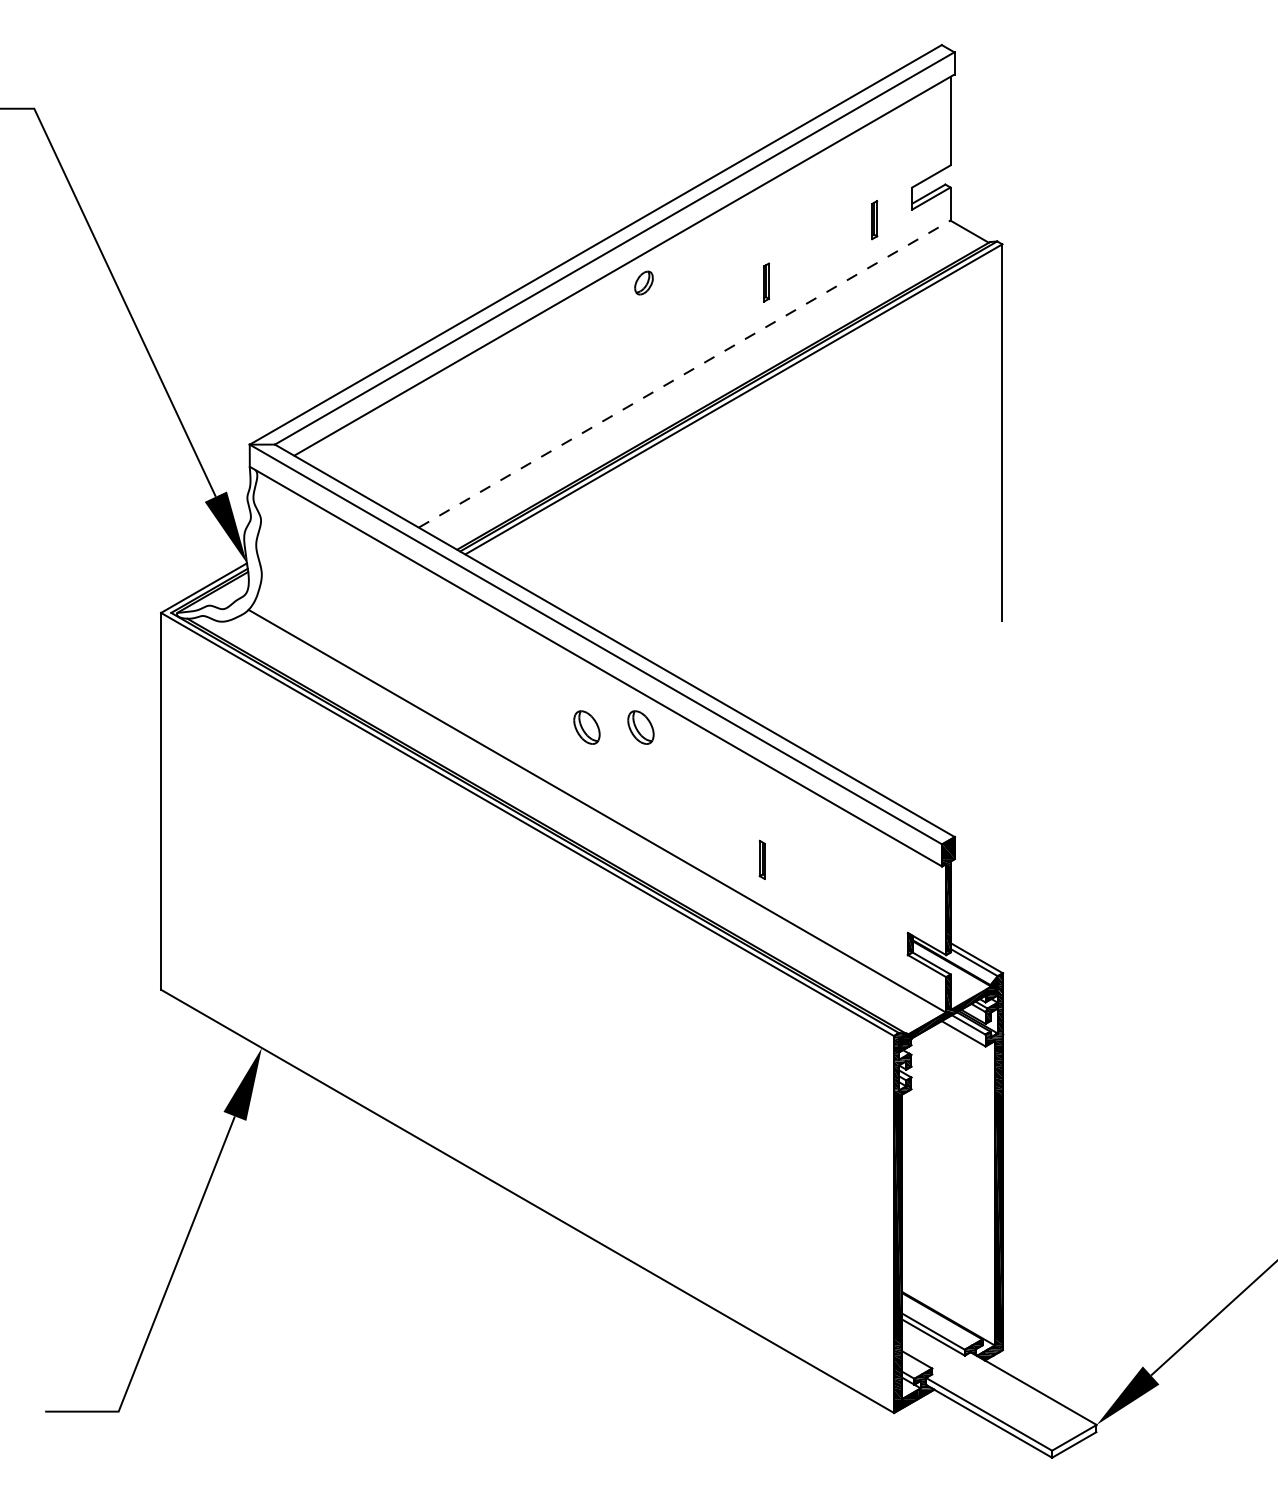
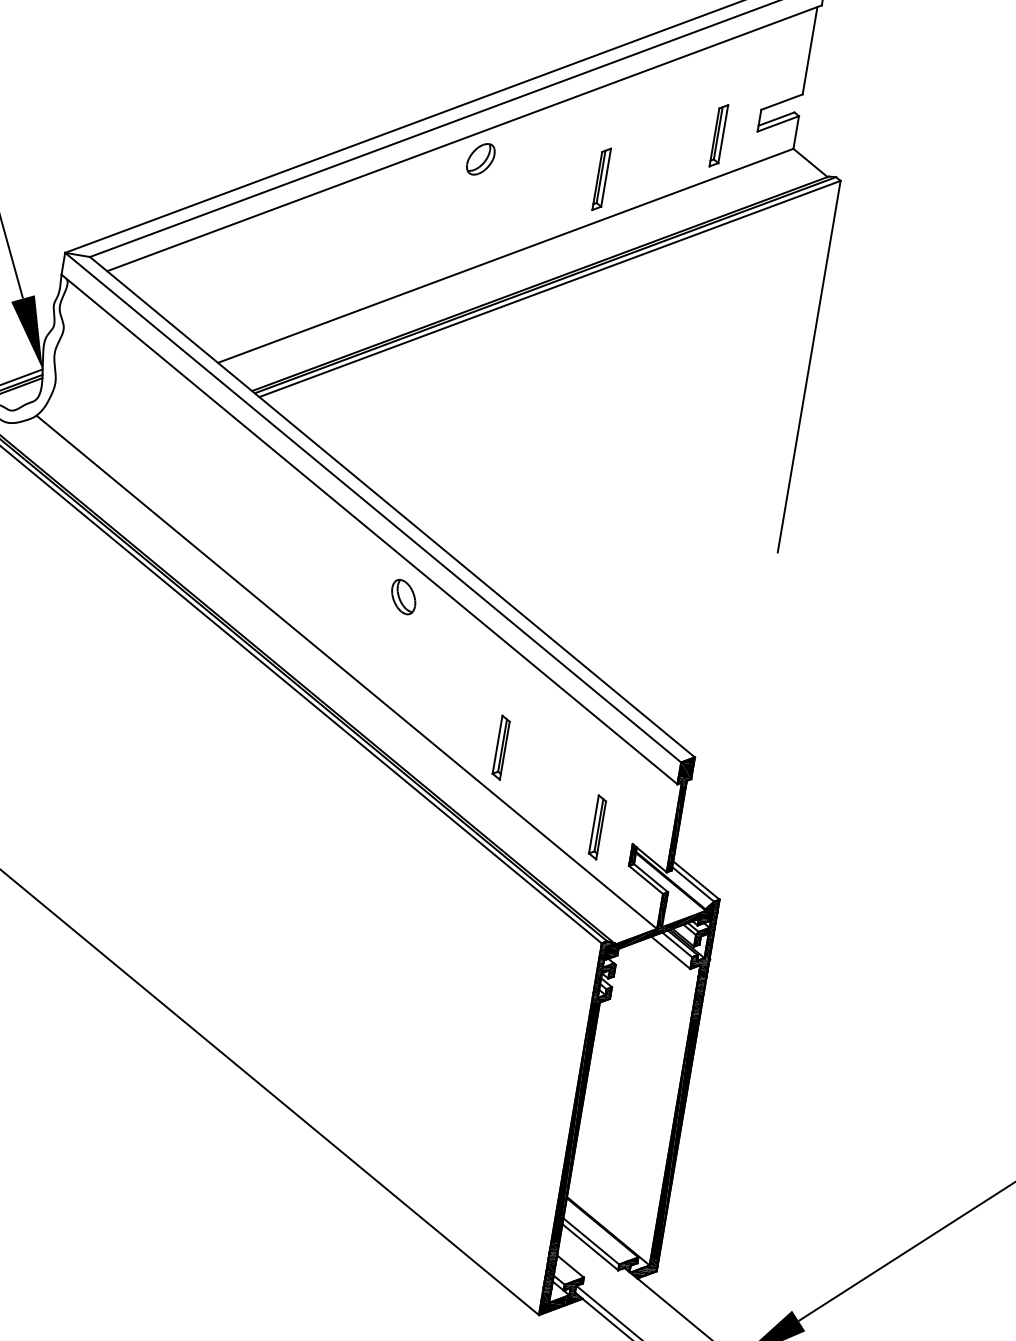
part: (874, 219) -> (718, 135), size x1.67
part: (643, 282) -> (480, 158), size x1.43
part: (766, 282) -> (601, 179), size x1.67
line: (684, 374) -> (505, 256), dashed -> solid
part: (586, 727) -> (350, 587), removed
part: (762, 859) -> (501, 747), size x1.67
part: (870, 922) -> (597, 827), added

